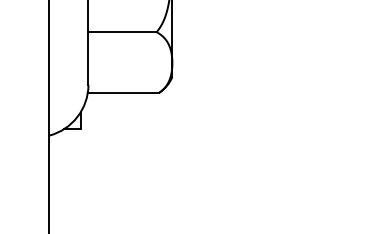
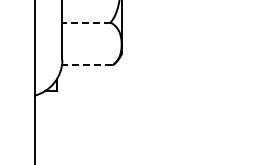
line: (122, 31) -> (86, 22), solid -> dashed
line: (122, 92) -> (86, 65), solid -> dashed

